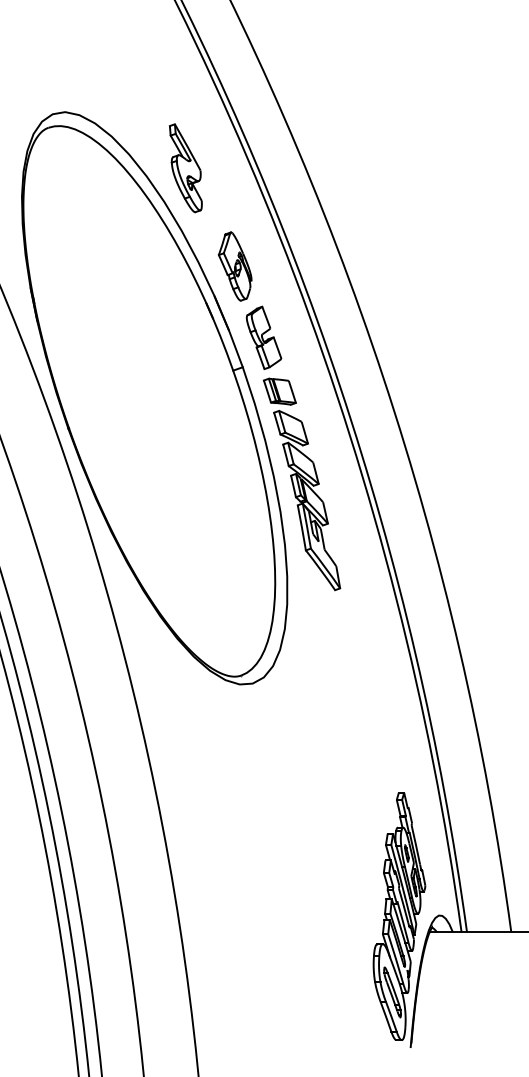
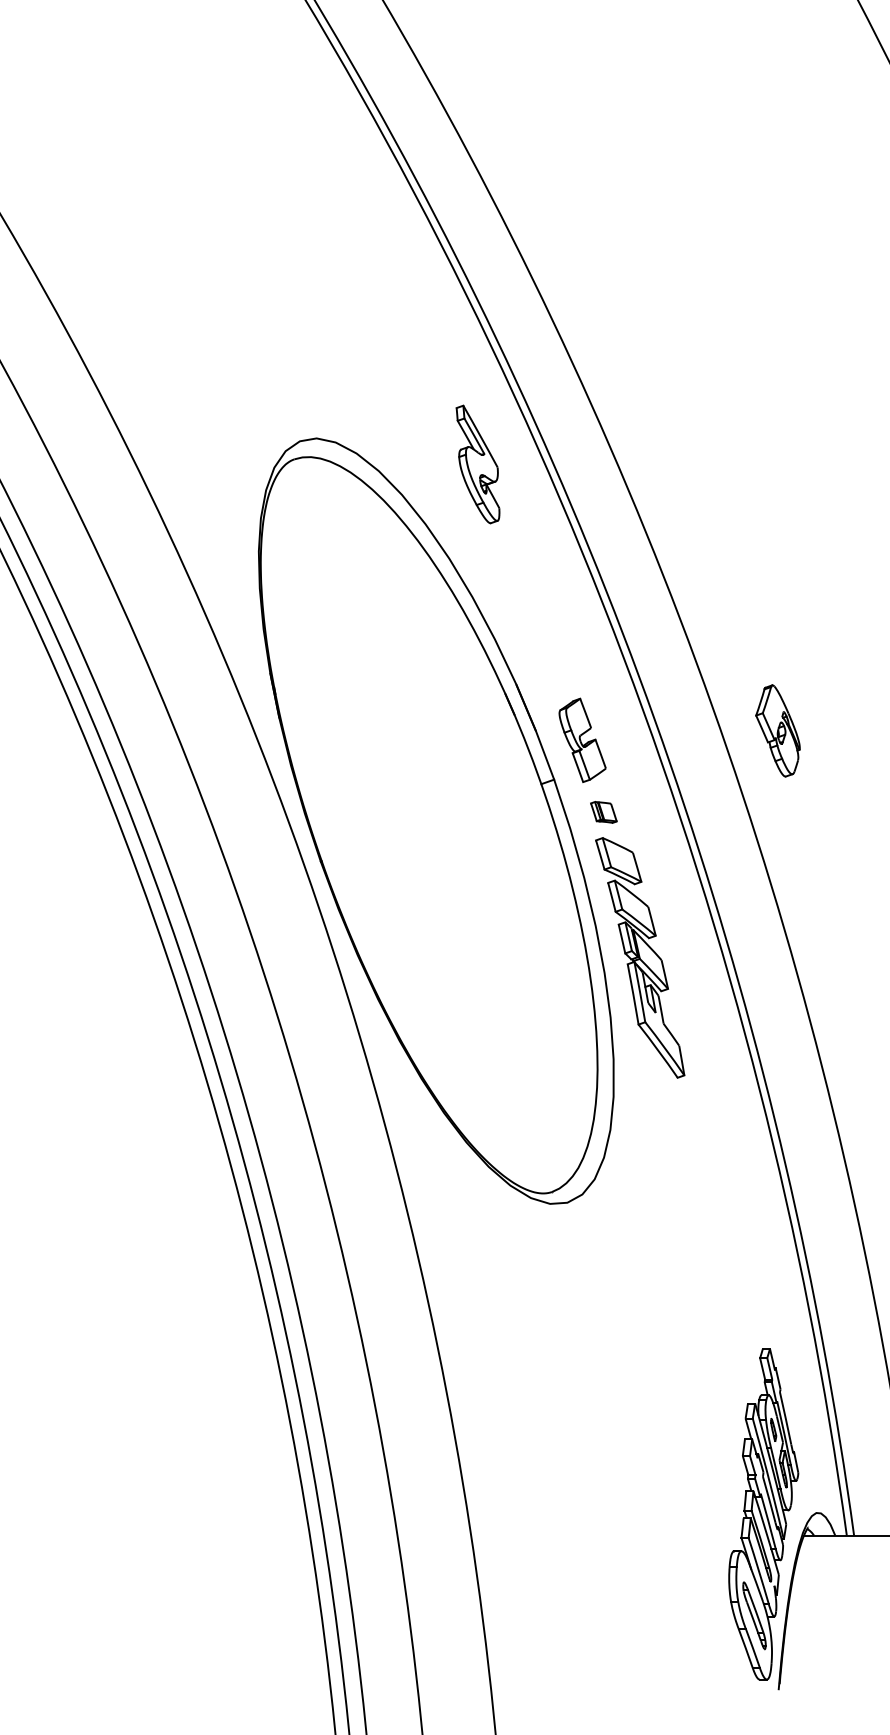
part: (185, 168) -> (477, 464), moved
part: (234, 266) -> (777, 730), moved
part: (279, 391) -> (603, 812), size x0.6

